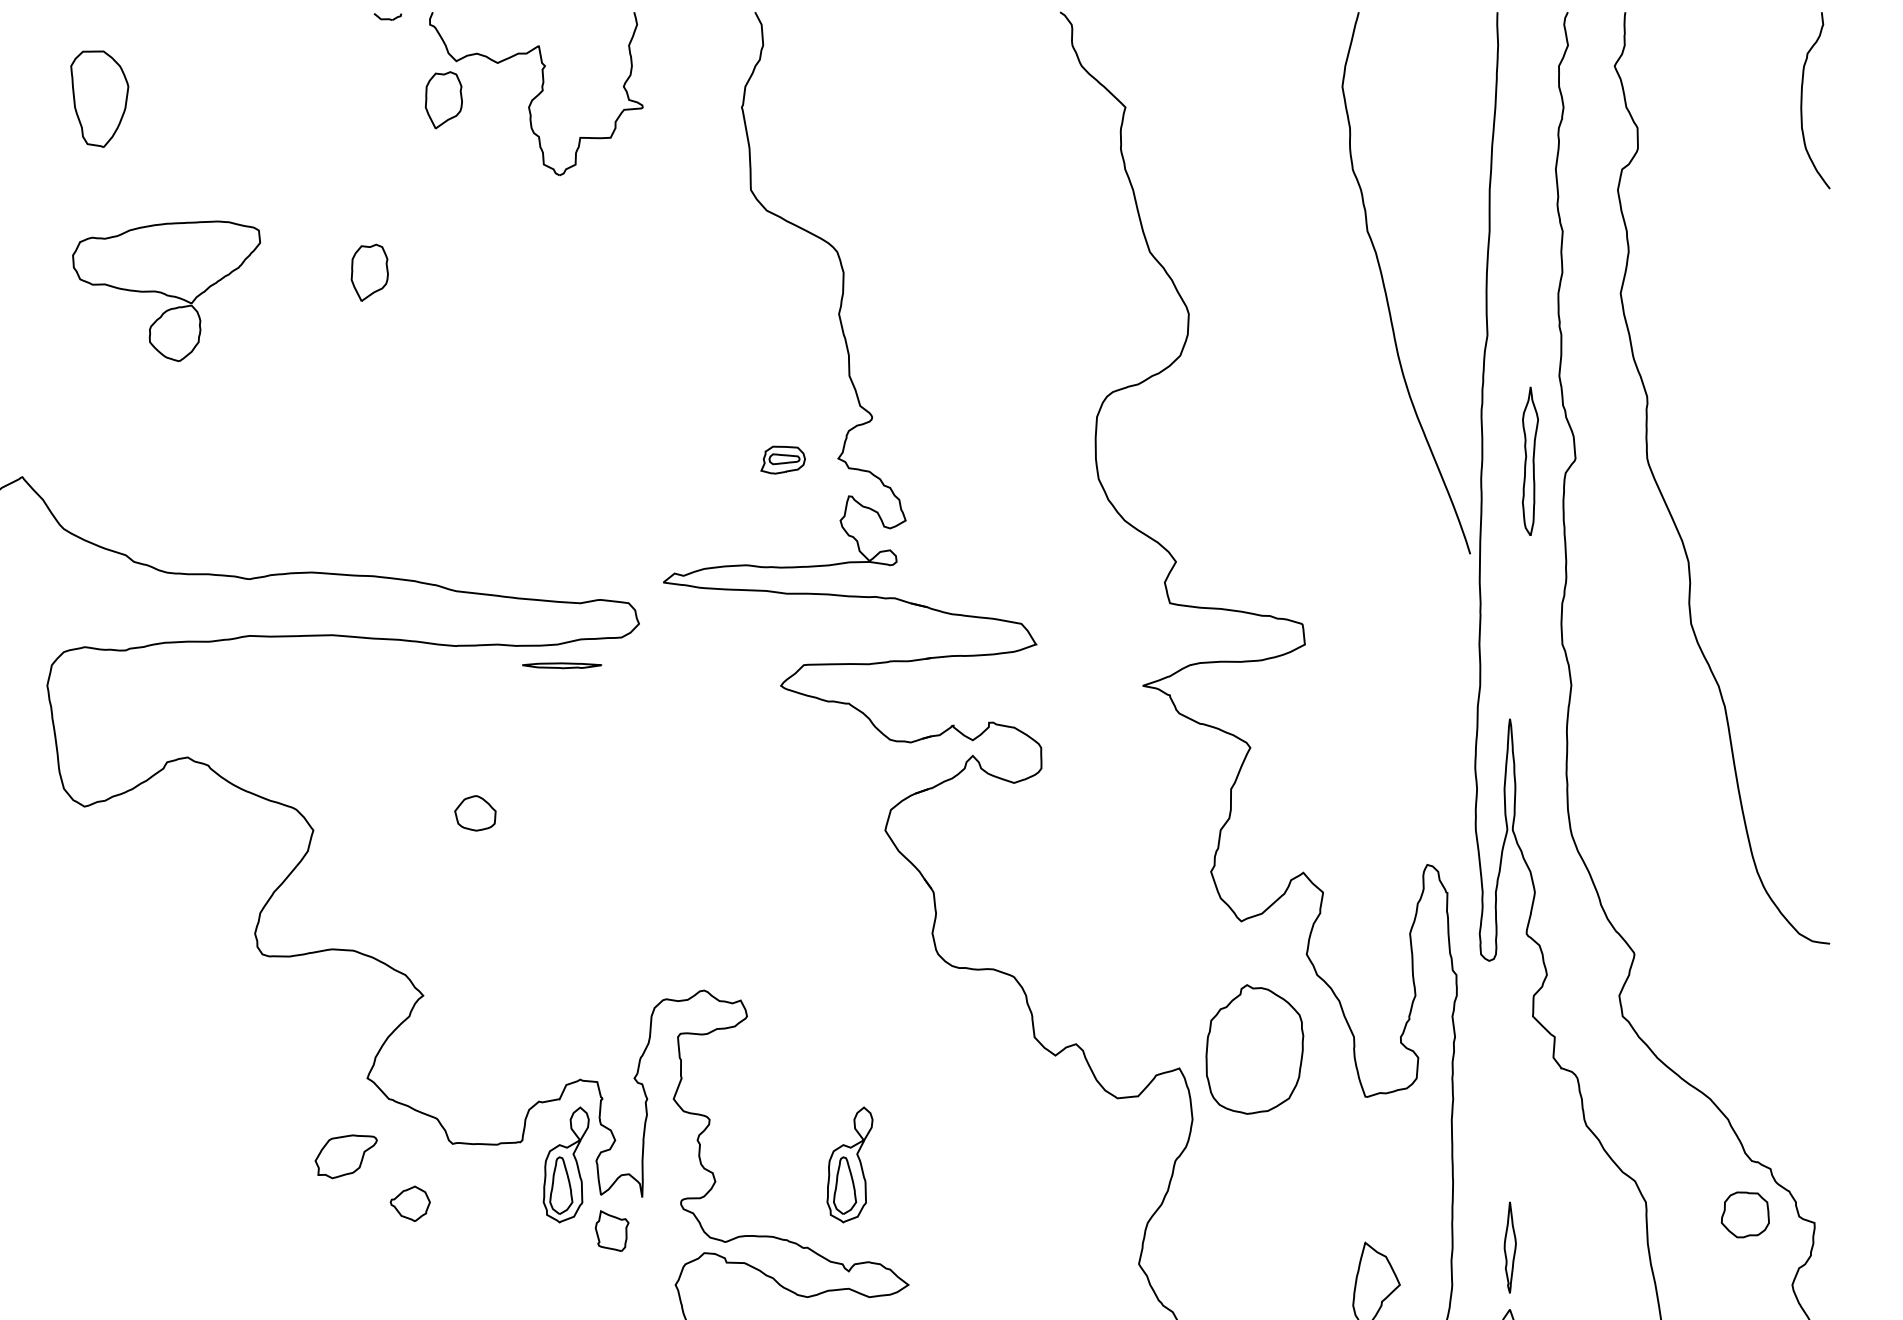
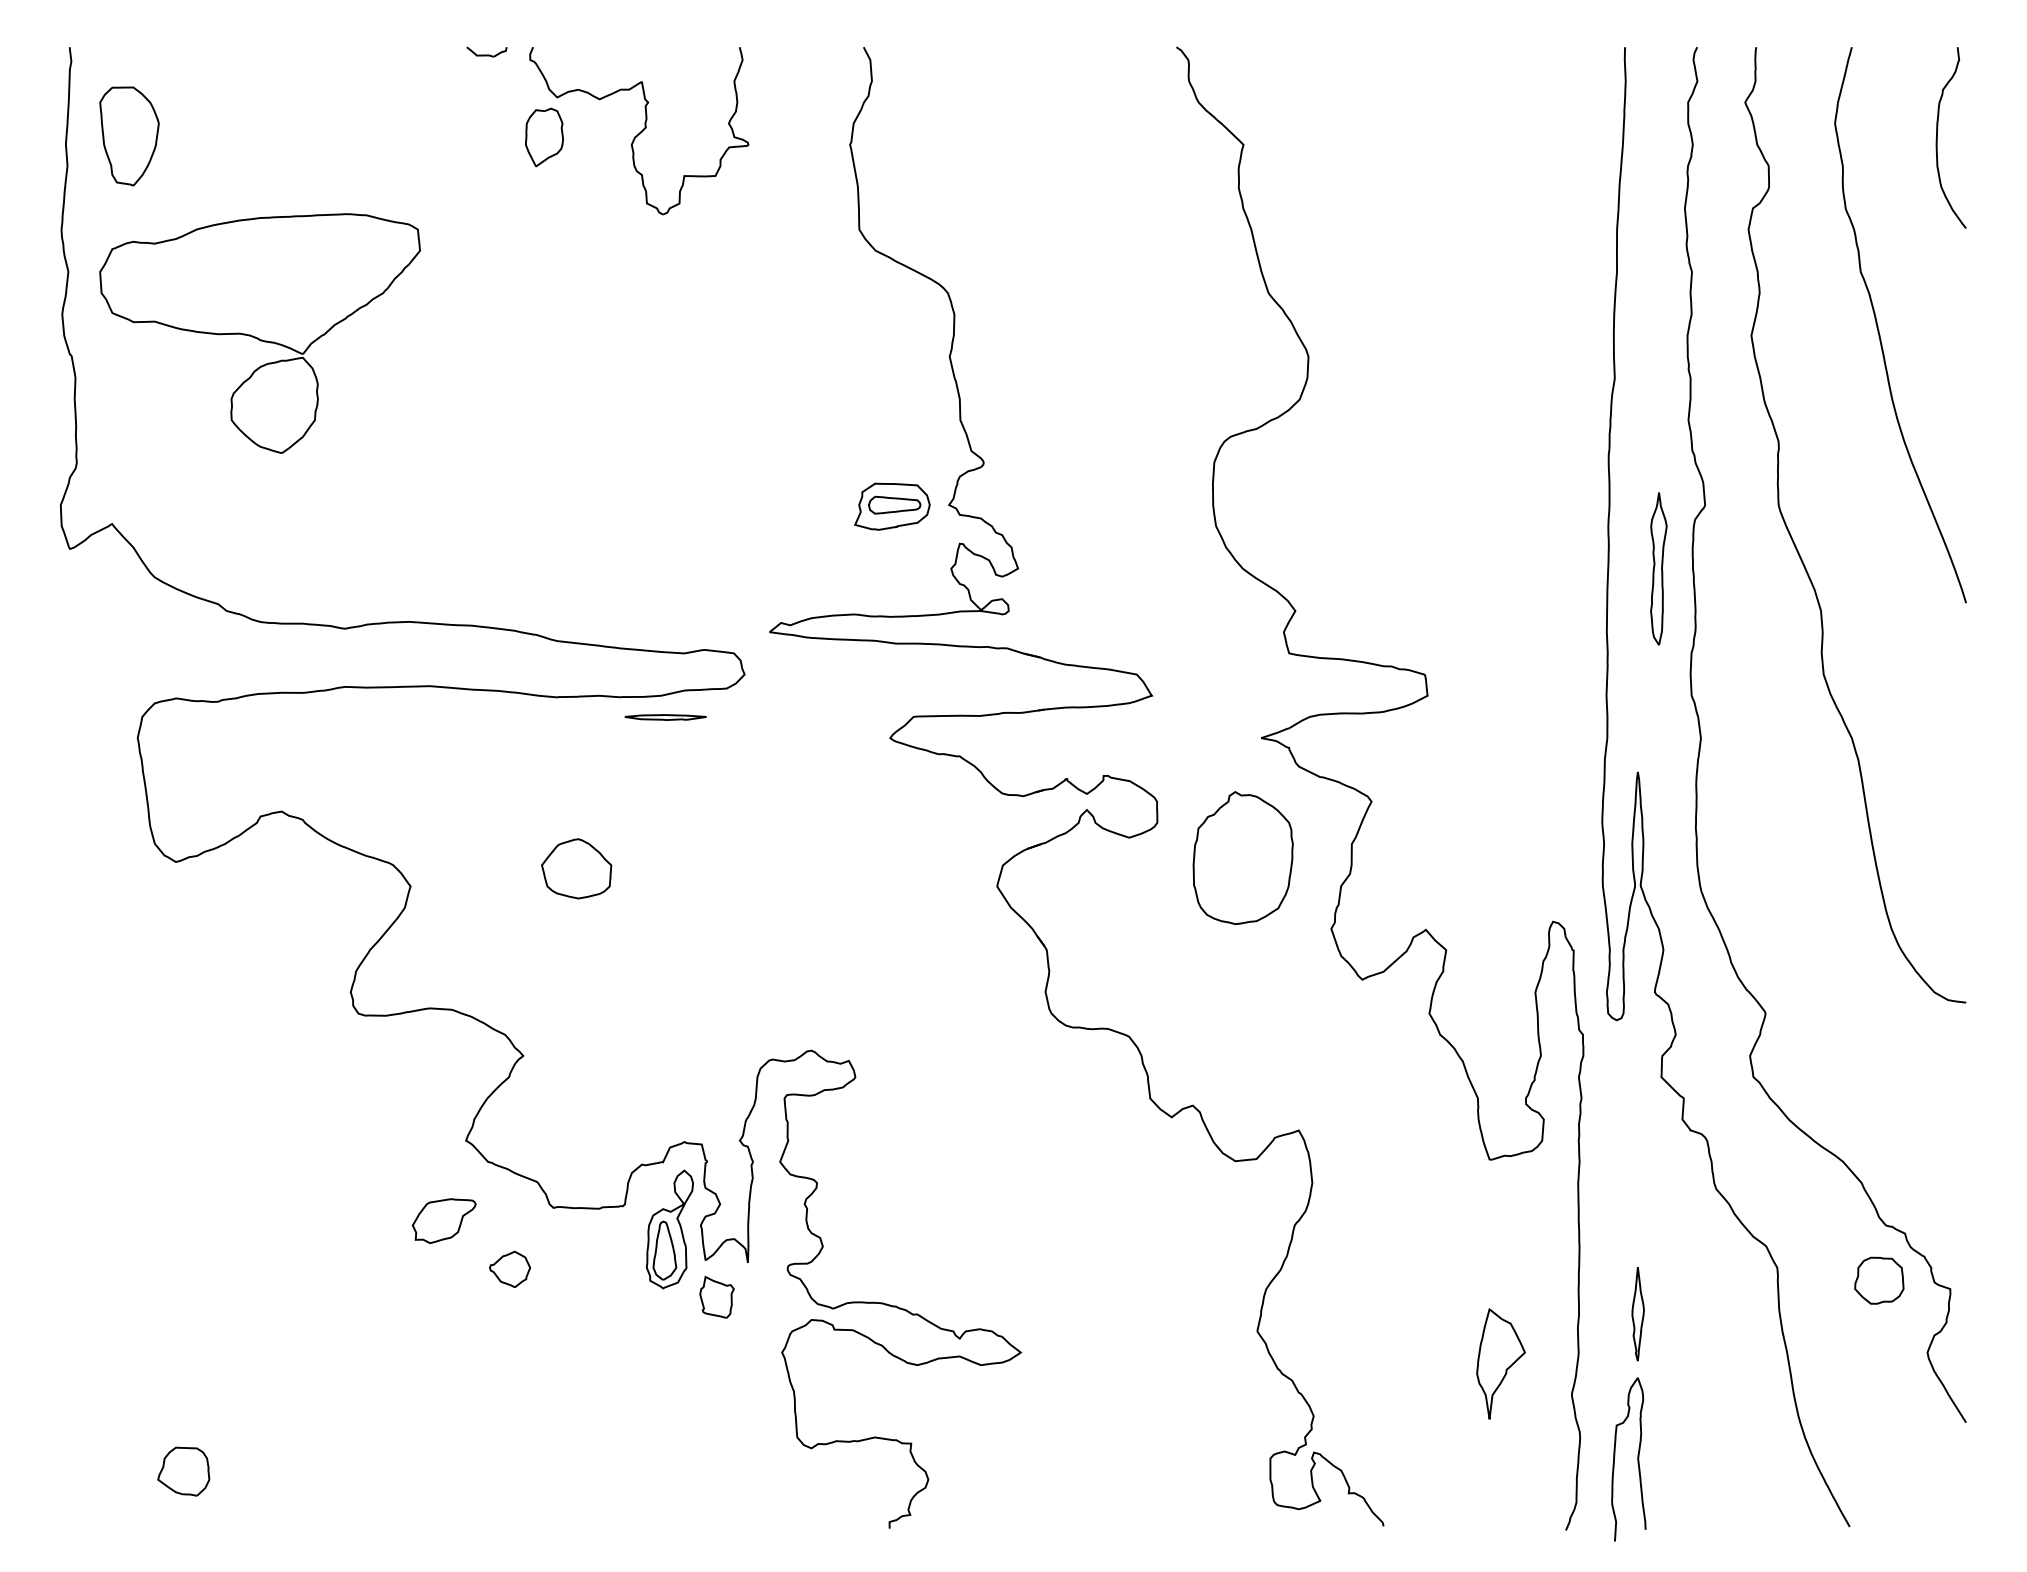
part: (387, 16) -> (486, 51), size x1.43
part: (99, 99) -> (129, 136), moved
part: (369, 272) -> (468, 314), removed
curve: (1385, 288) -> (1879, 330), moved
part: (166, 291) -> (259, 333), size x1.67
part: (783, 460) -> (892, 506), size x1.67
part: (1530, 460) -> (1658, 568), moved
part: (475, 812) -> (576, 868), size x1.67
part: (1254, 1049) -> (1242, 858), moved
part: (849, 1164) -> (960, 1229), removed

